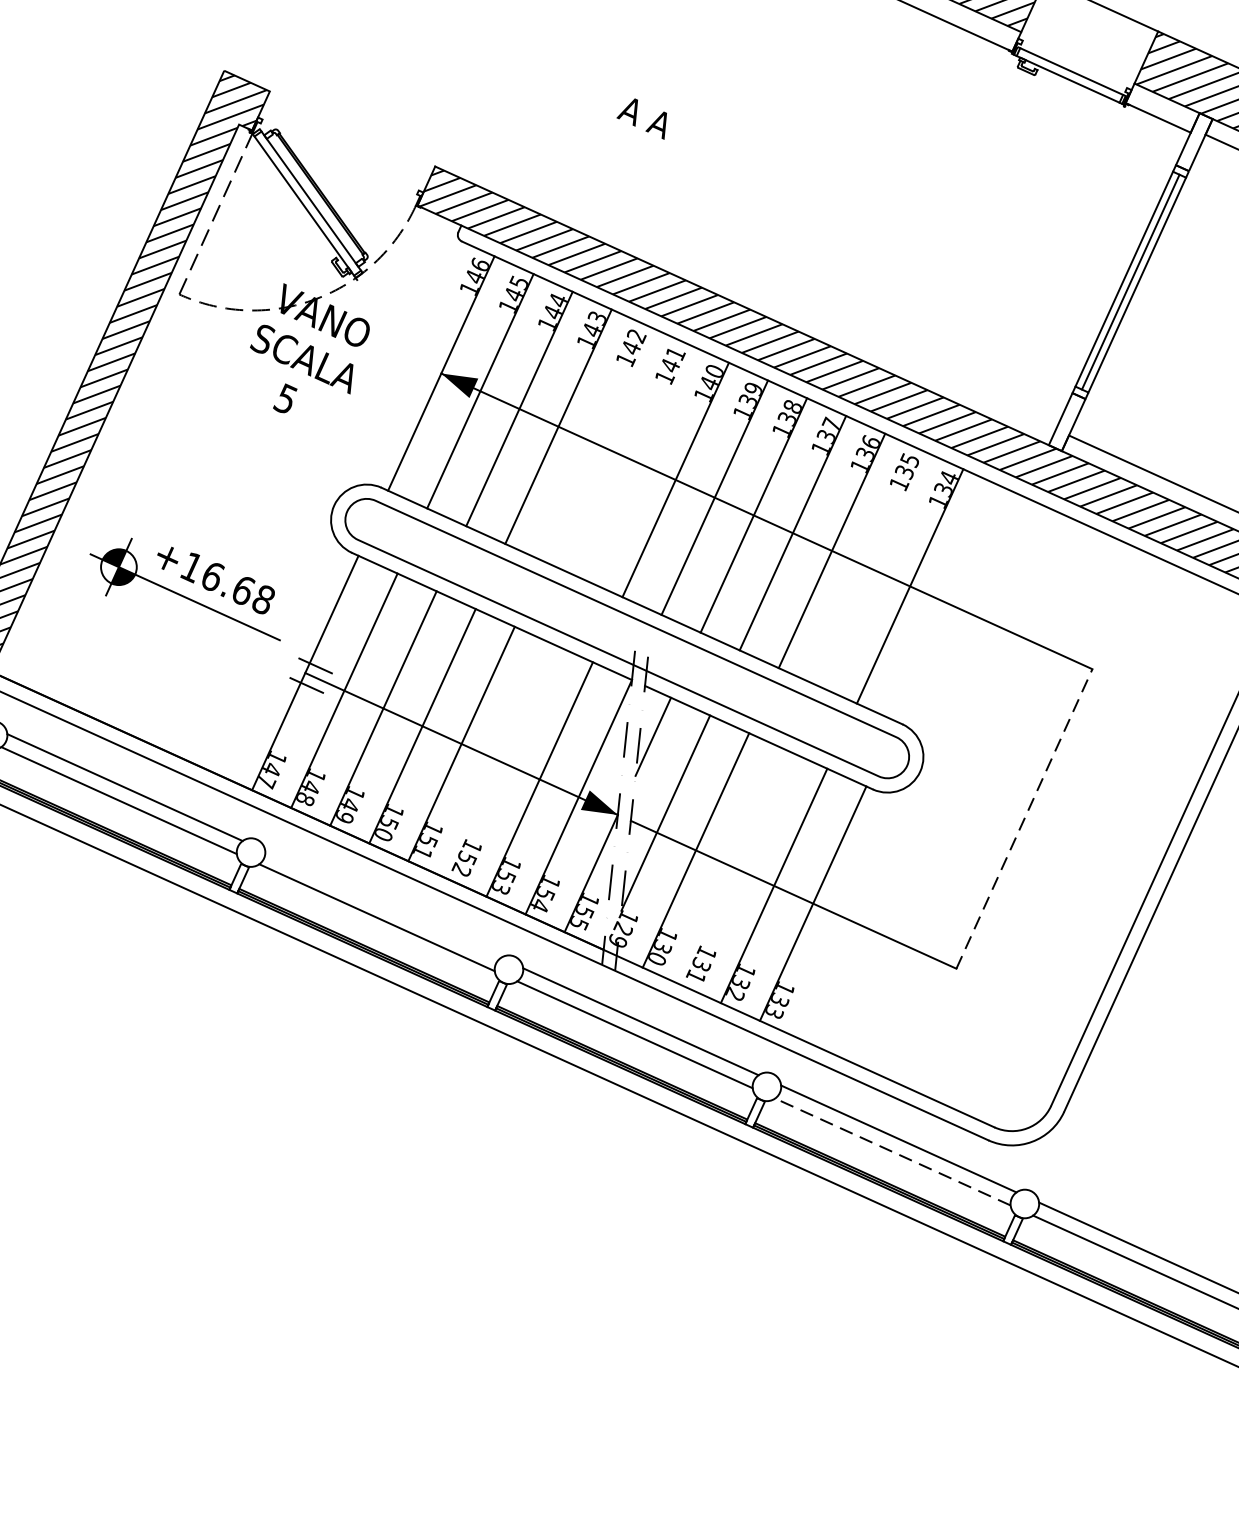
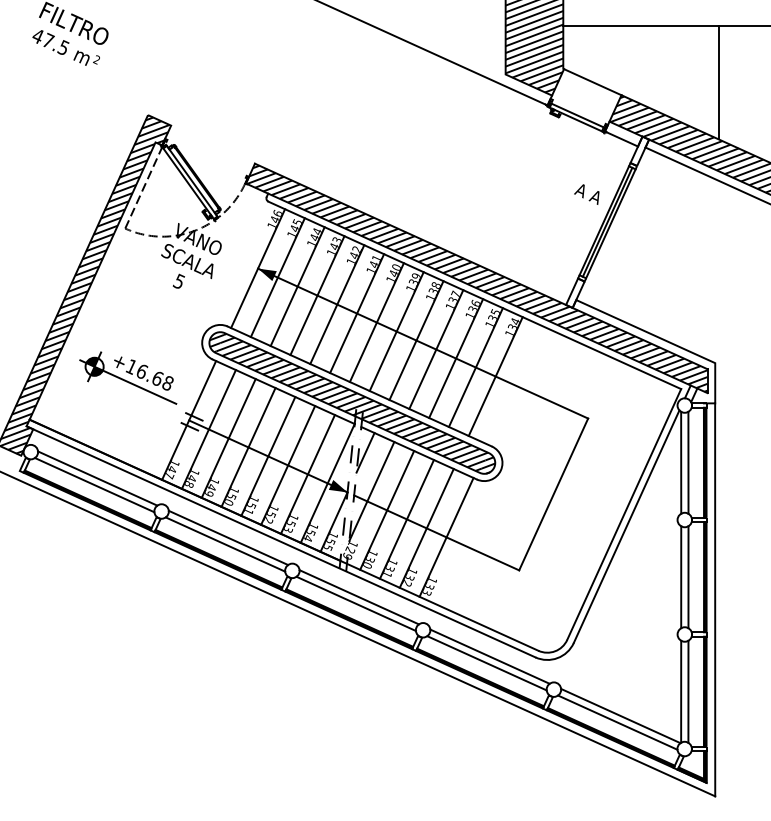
text: (641, 118) -> (586, 194), moved
line: (597, 444) -> (337, 304), added
line: (637, 462) -> (357, 313), added
line: (870, 568) -> (475, 367), added
hatch: (627, 639) -> (352, 403), added
line: (501, 761) -> (288, 465), added
line: (1024, 819) -> (553, 494), dashed -> solid
line: (734, 868) -> (406, 519), added
line: (382, 903) -> (228, 537), added
line: (893, 1152) -> (487, 663), dashed -> solid

